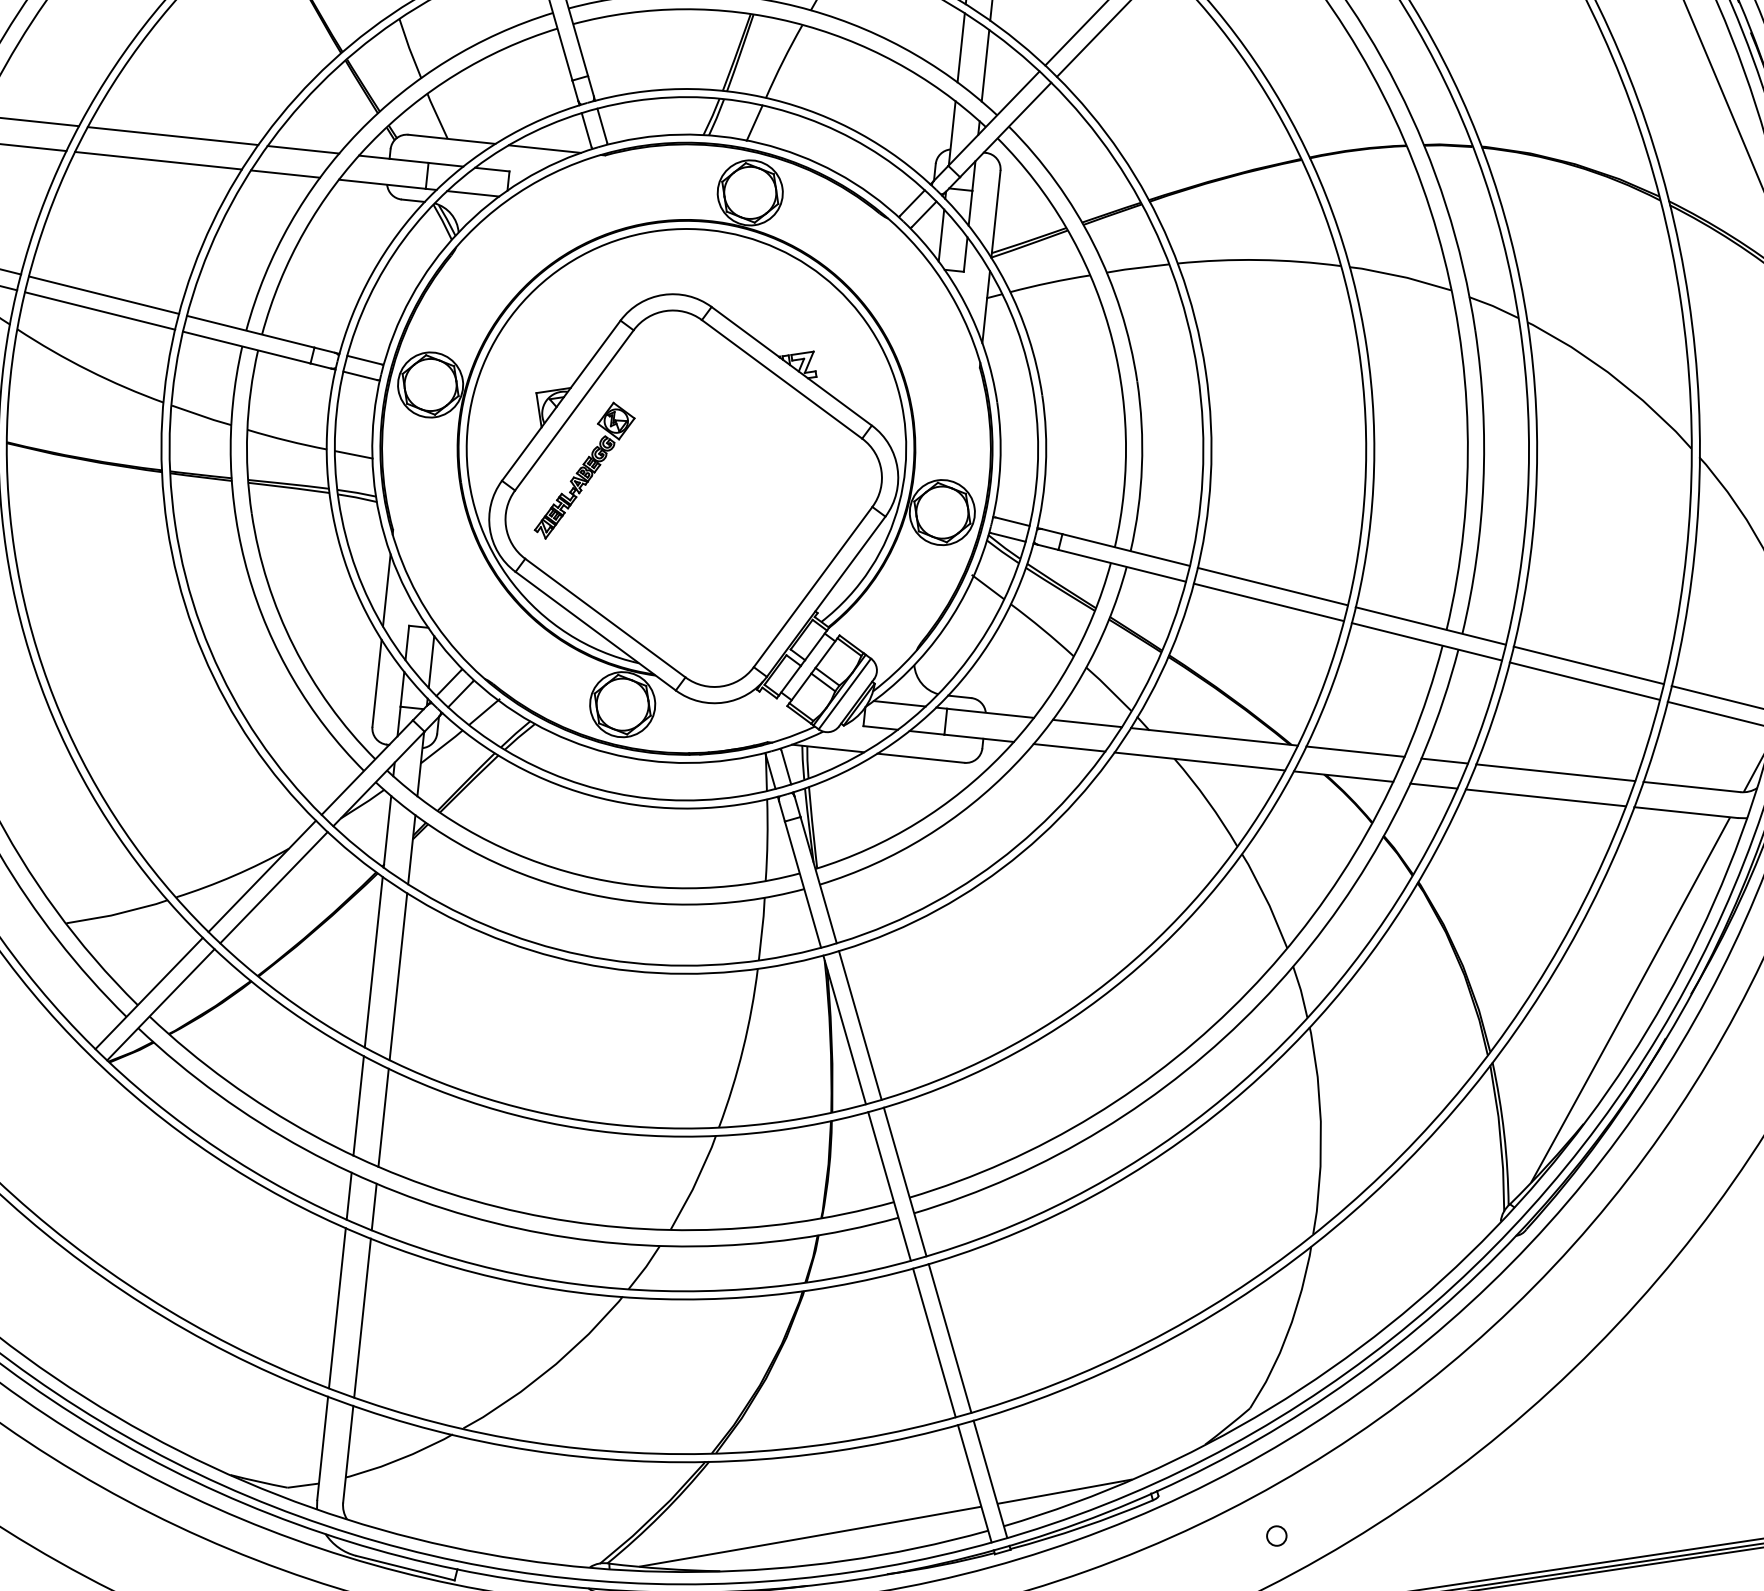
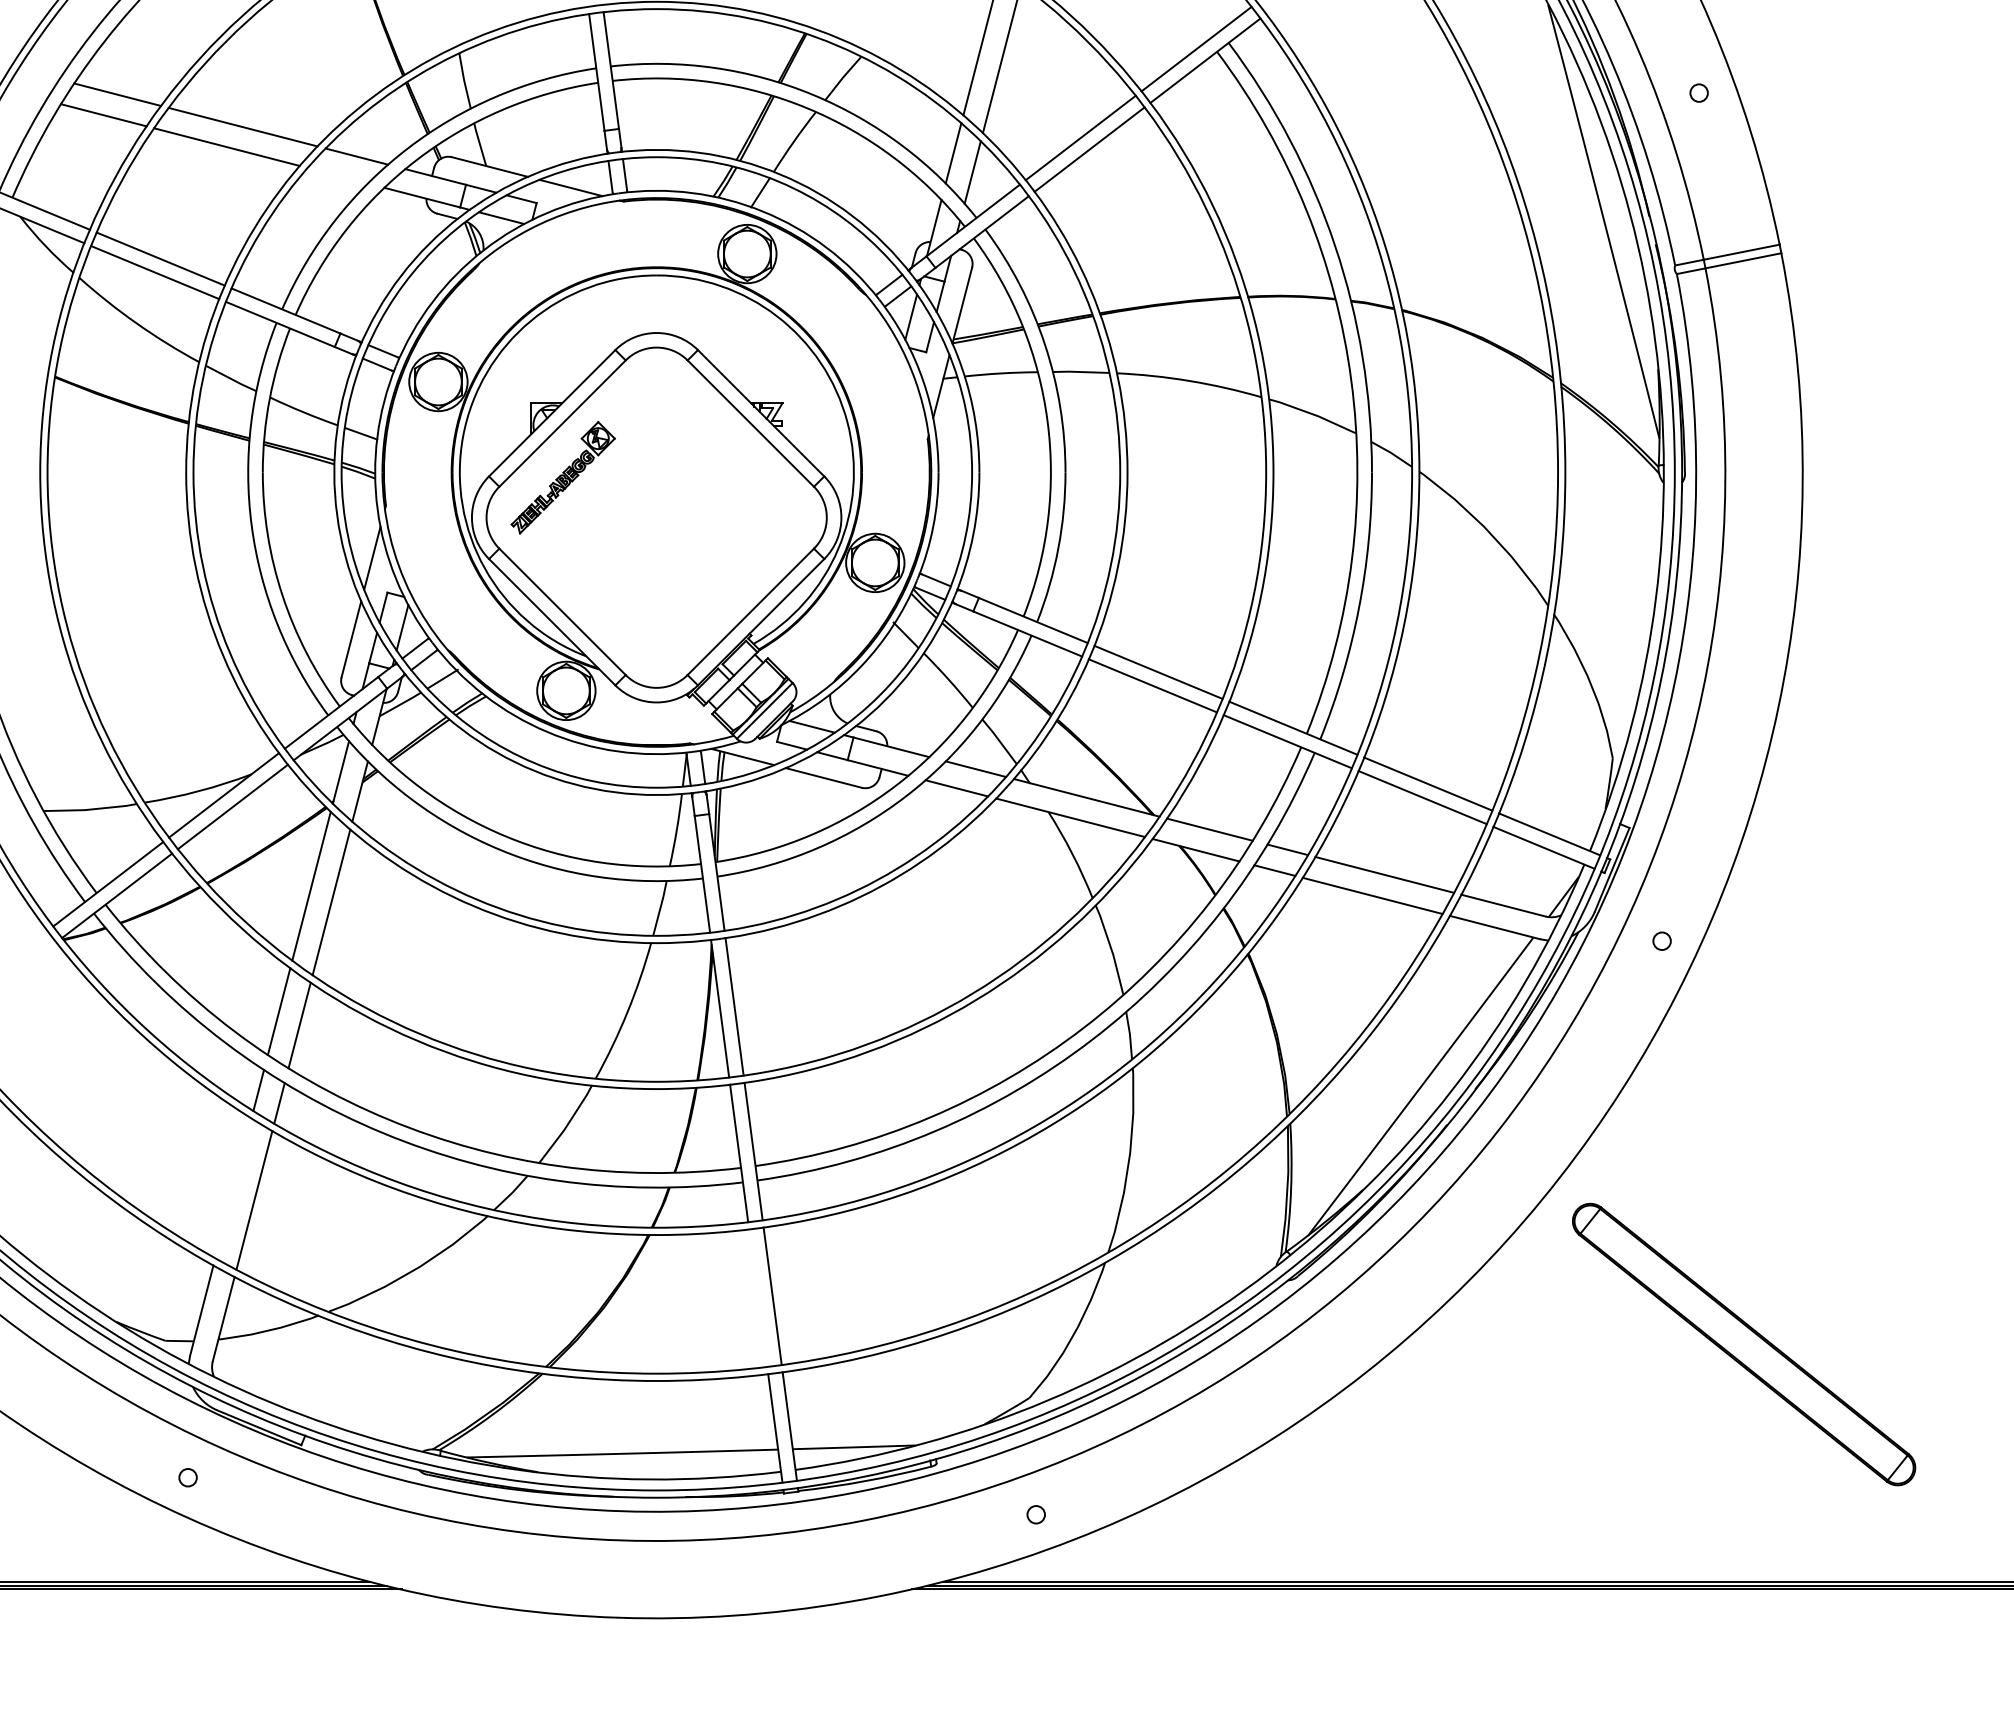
line: (285, 173) -> (337, 175), removed
line: (337, 1308) -> (233, 1188), removed
line: (934, 1342) -> (758, 1297), removed

